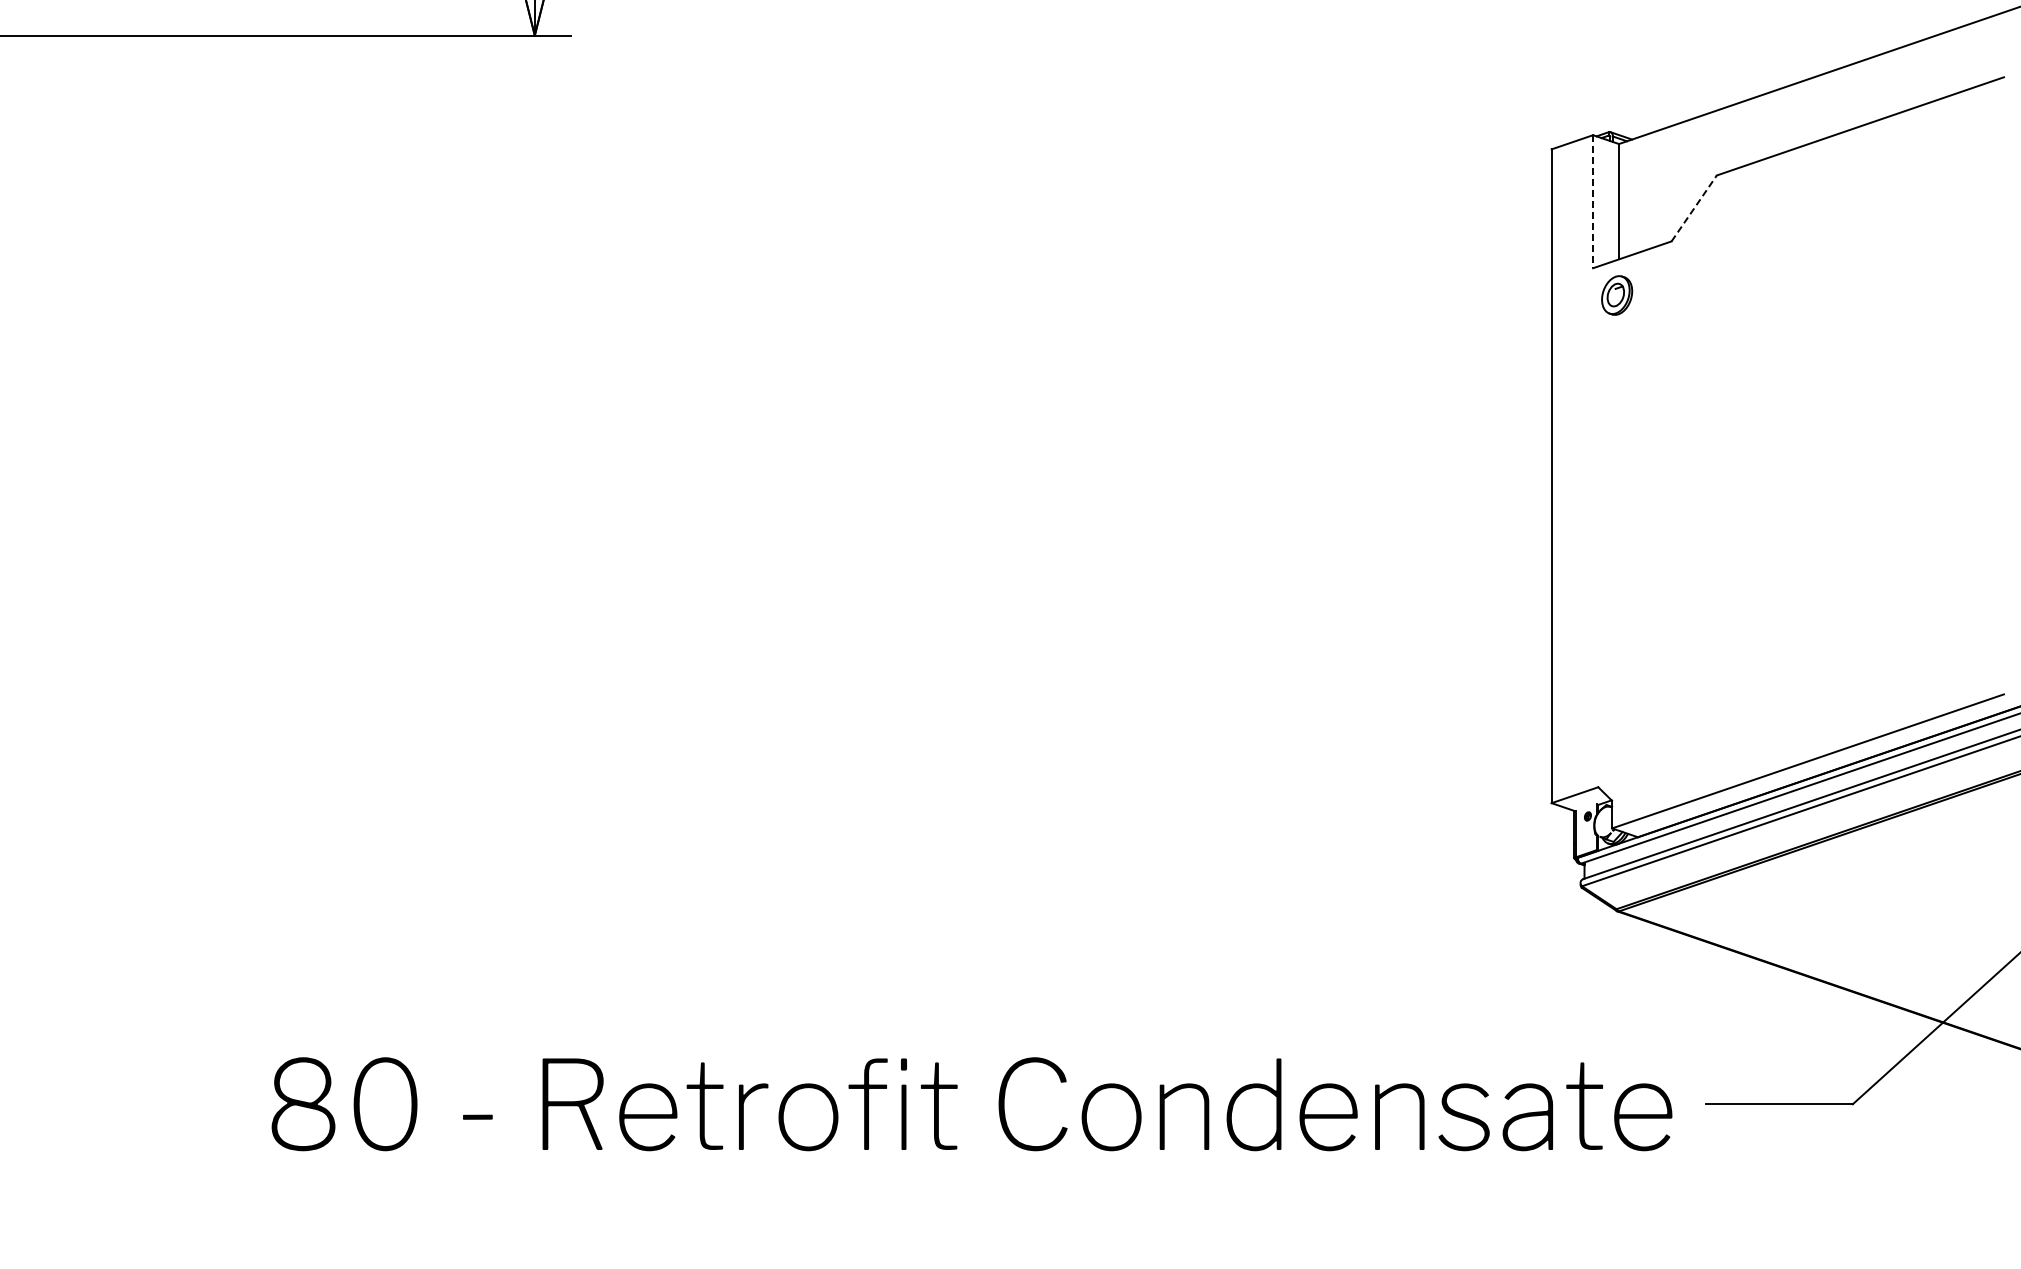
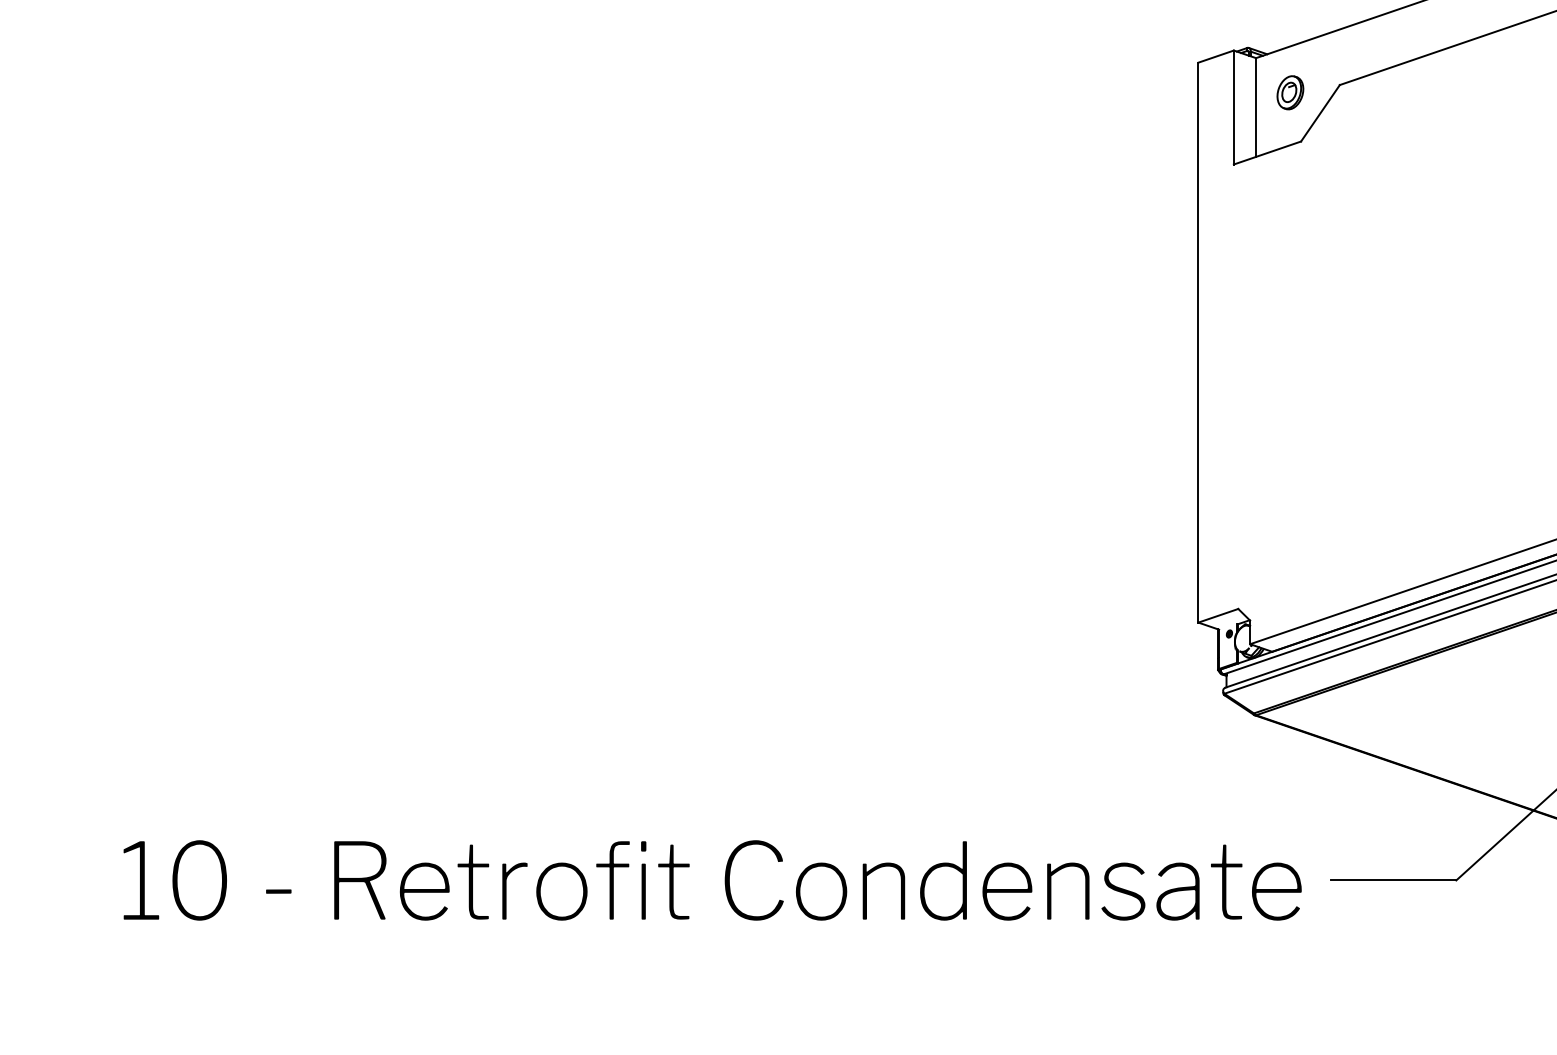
line: (1593, 201) -> (1234, 107), dashed -> solid
line: (1694, 208) -> (1320, 113), dashed -> solid
part: (1617, 295) -> (1290, 92), moved
text: (304, 1104) -> (130, 880), 80 -> 10

